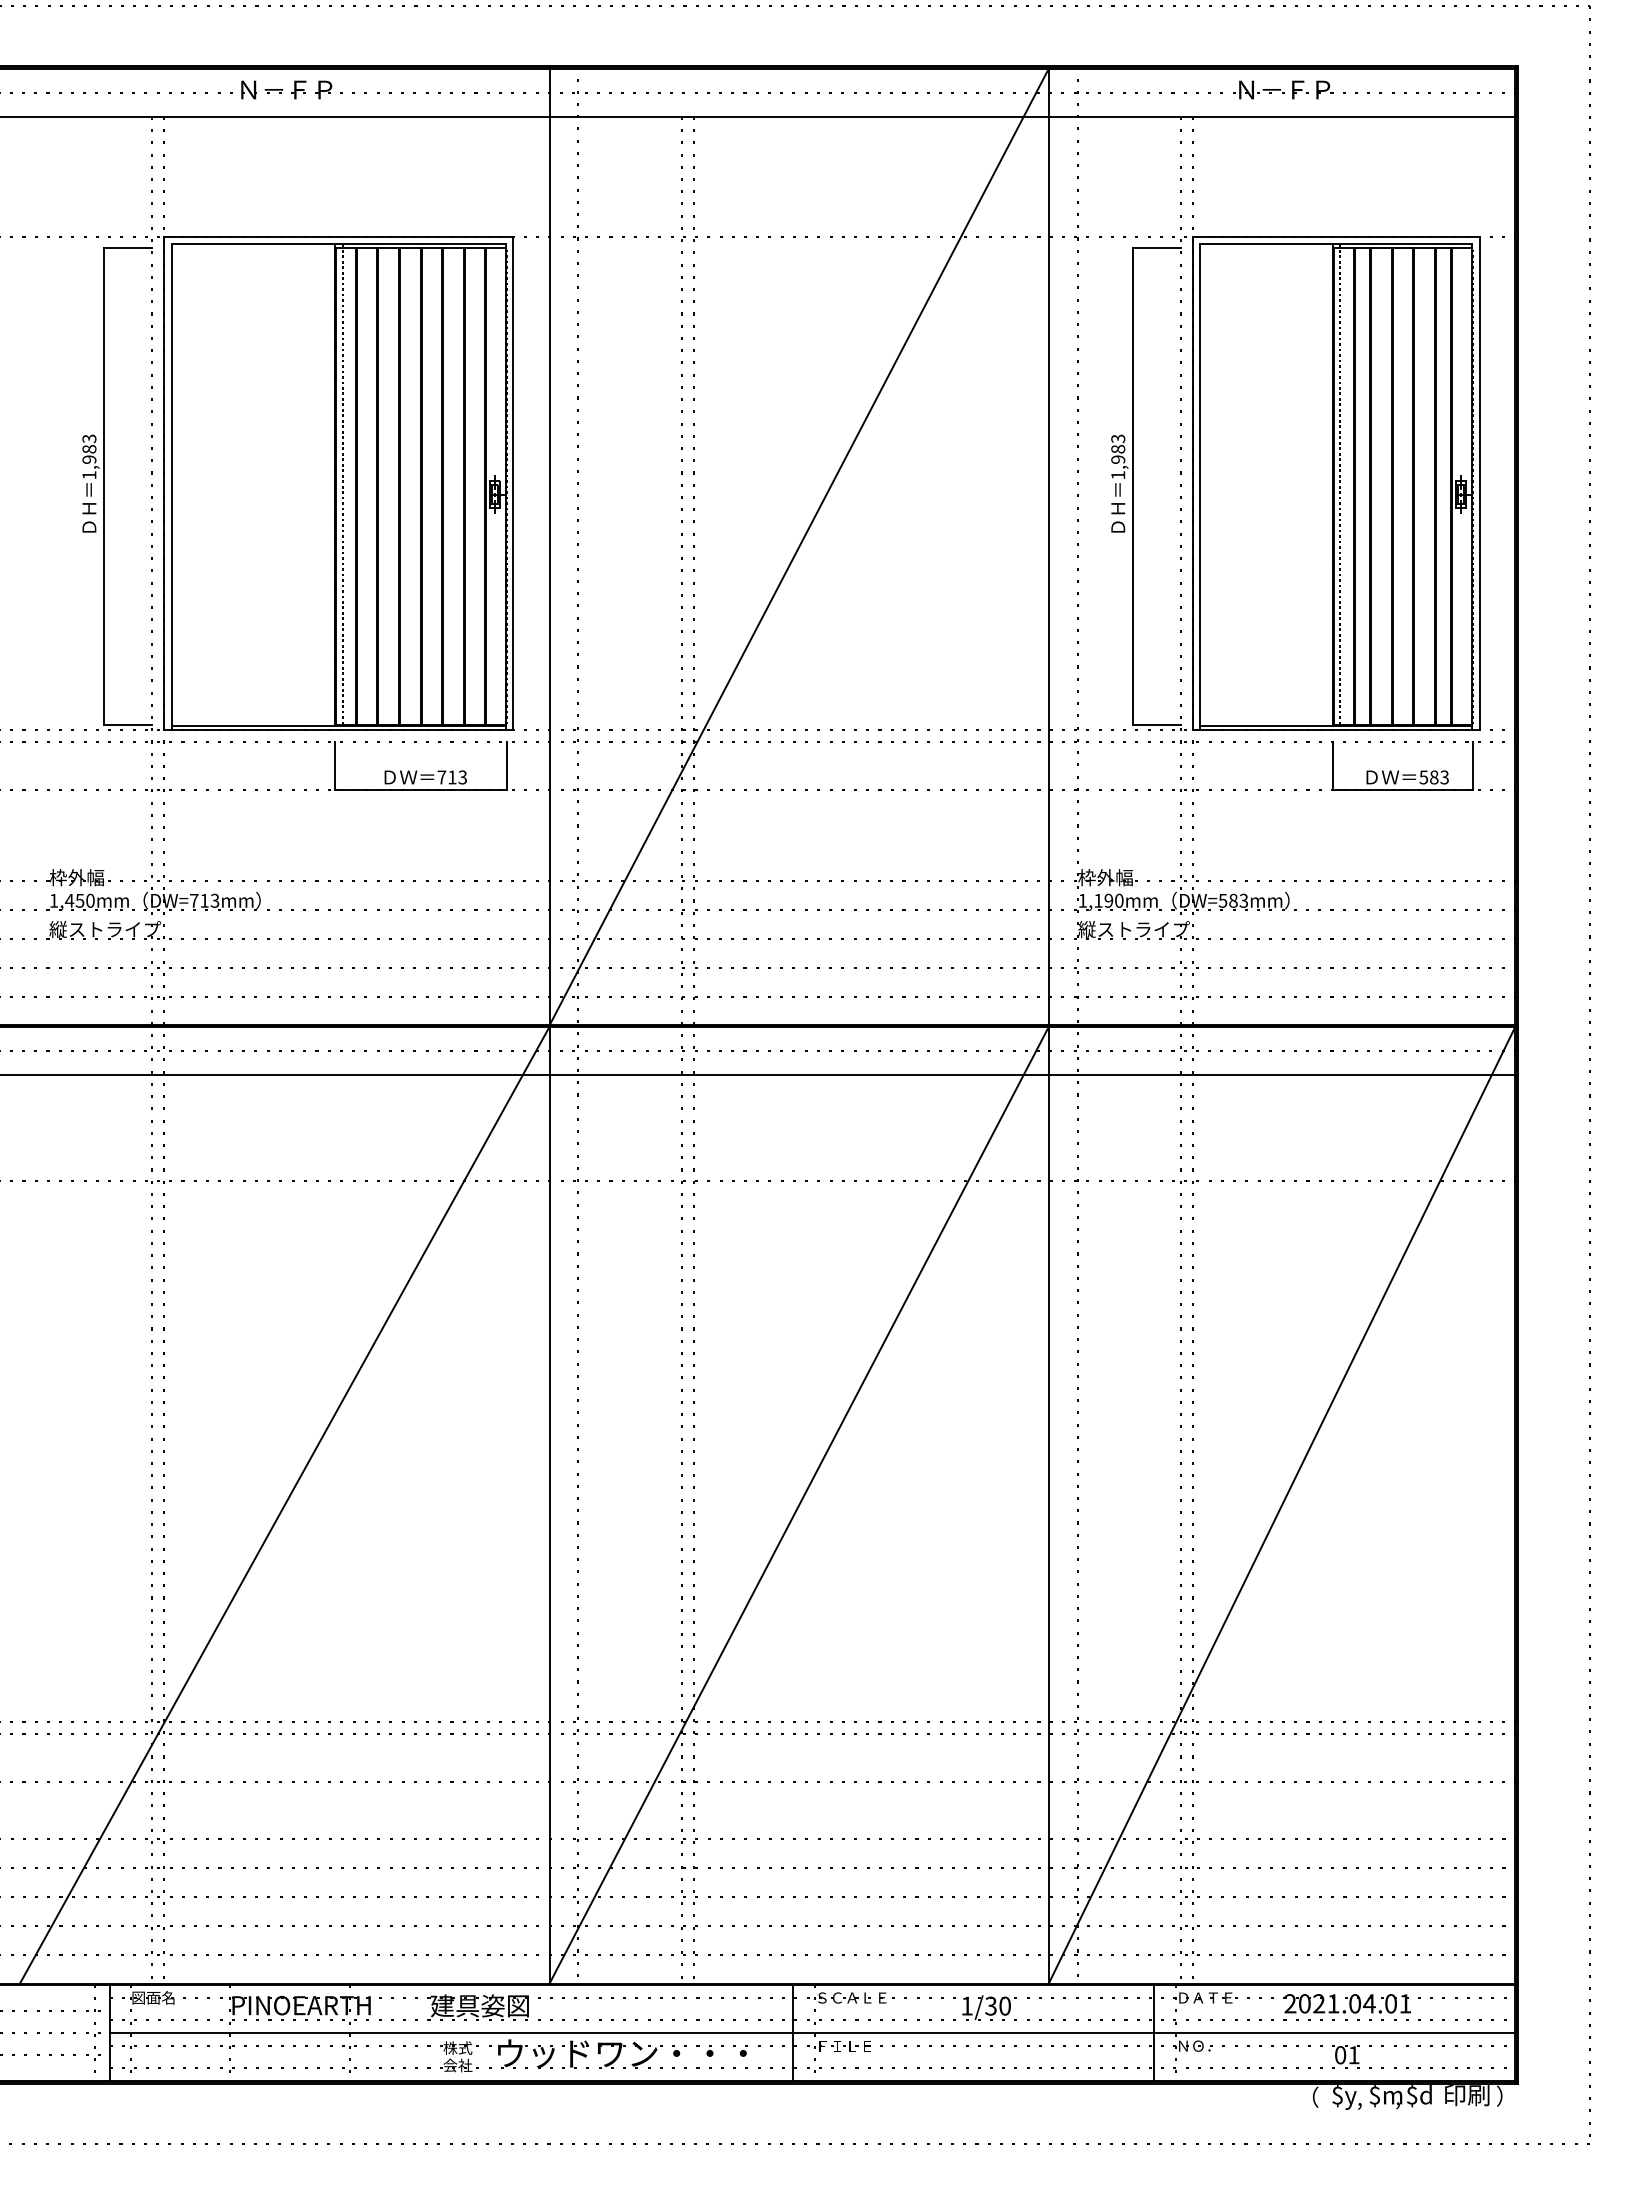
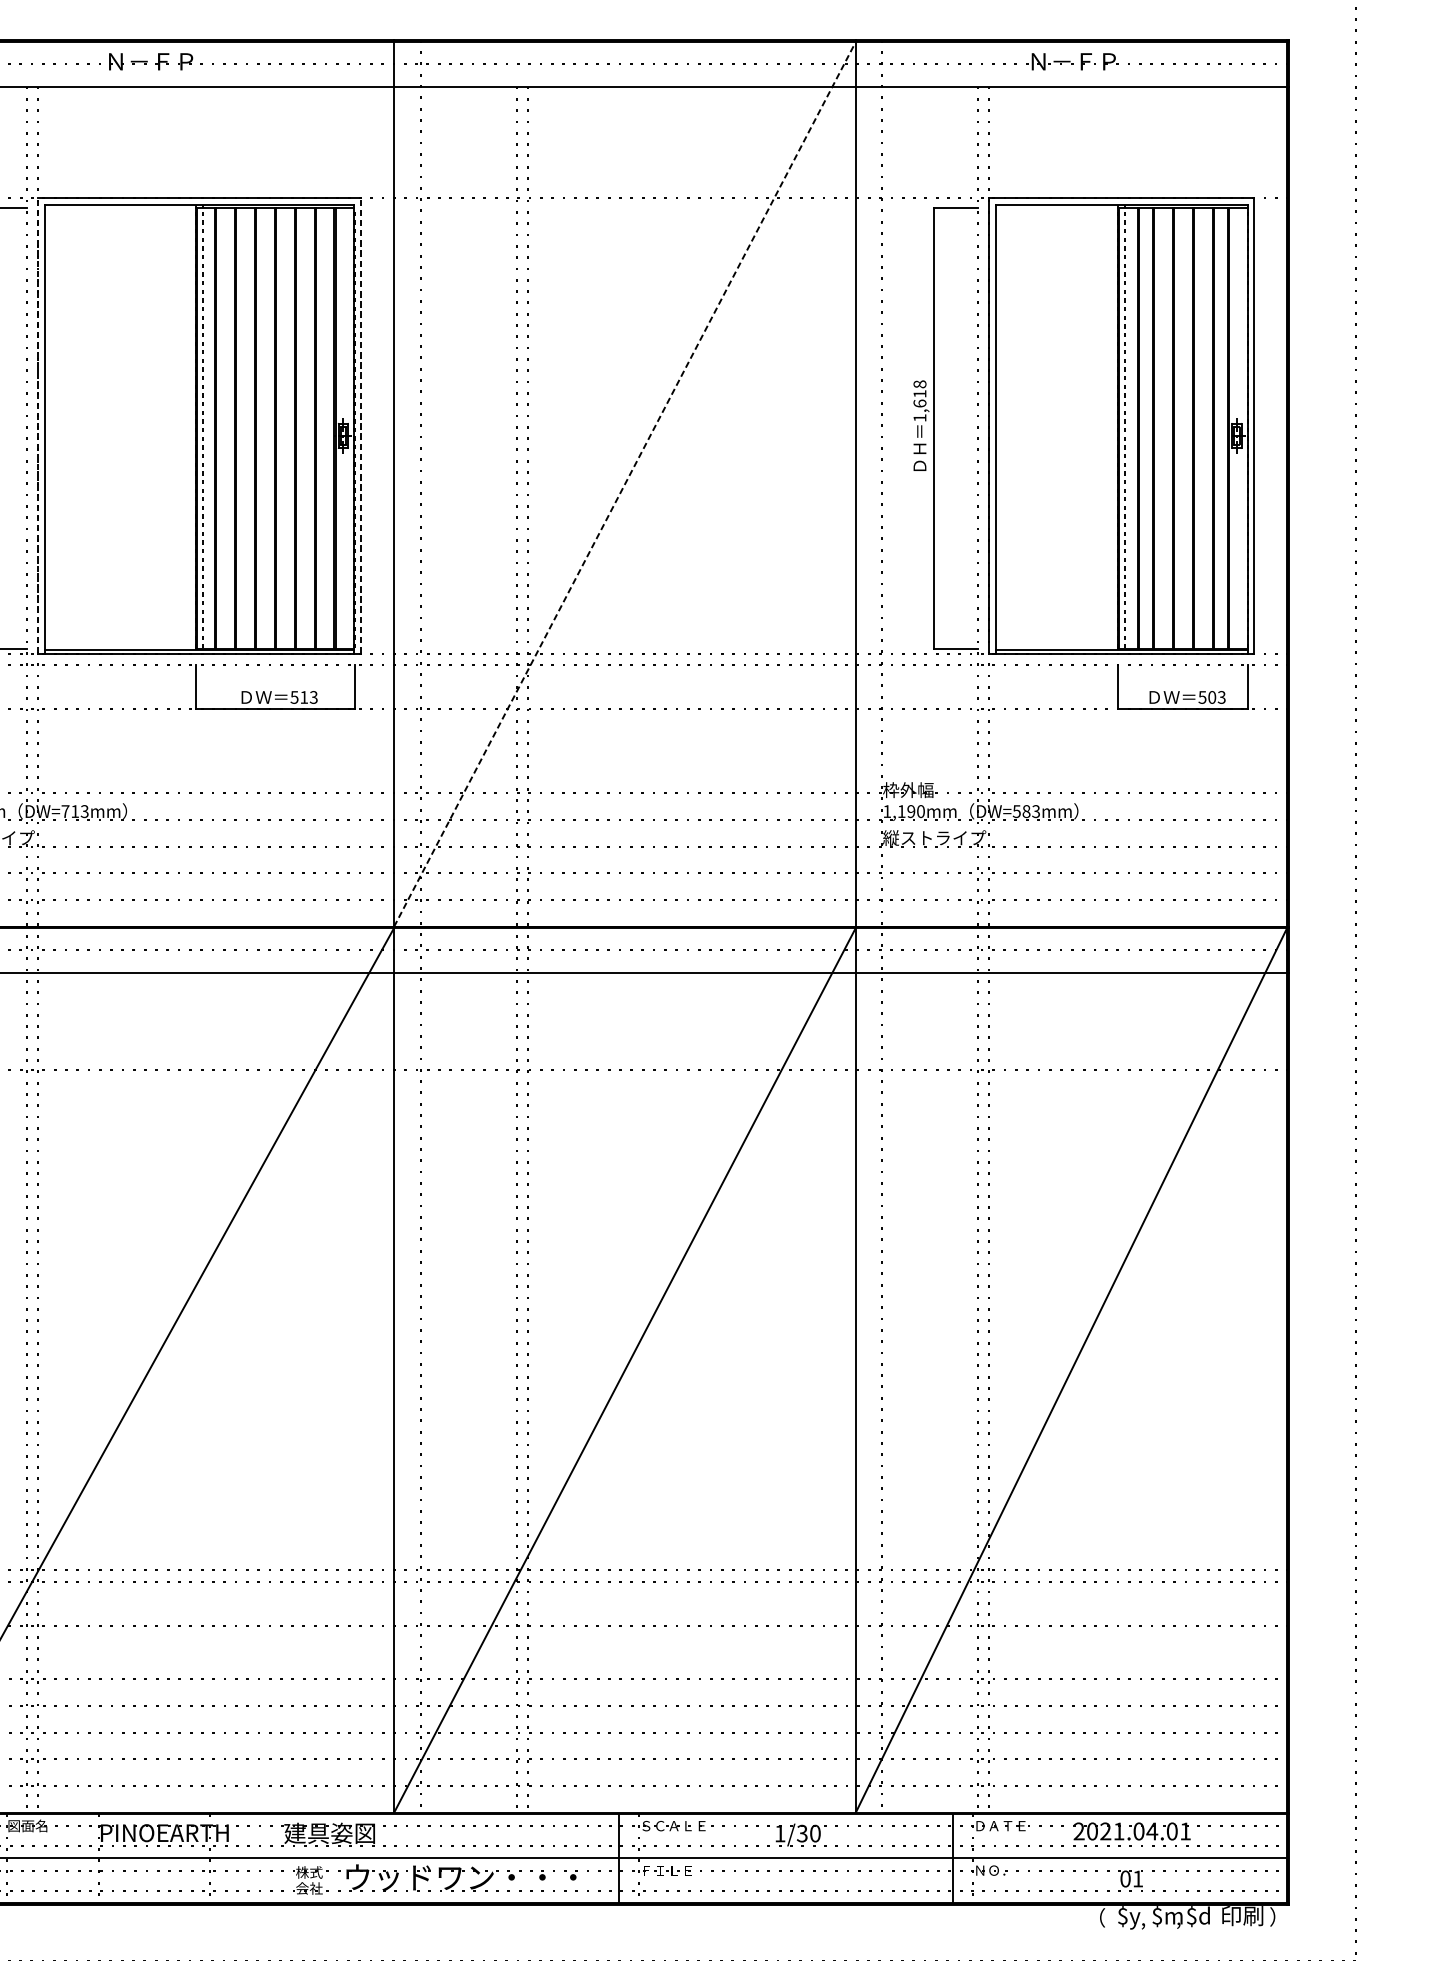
text: (1118, 448) -> (920, 393), 1,983 -> 1,618
line: (164, 483) -> (38, 425), solid -> dashed
line: (513, 483) -> (360, 425), solid -> dashed
line: (799, 547) -> (625, 484), solid -> dashed
text: (441, 777) -> (294, 697), 713 -> 513
text: (1434, 777) -> (1212, 697), 583 -> 503

